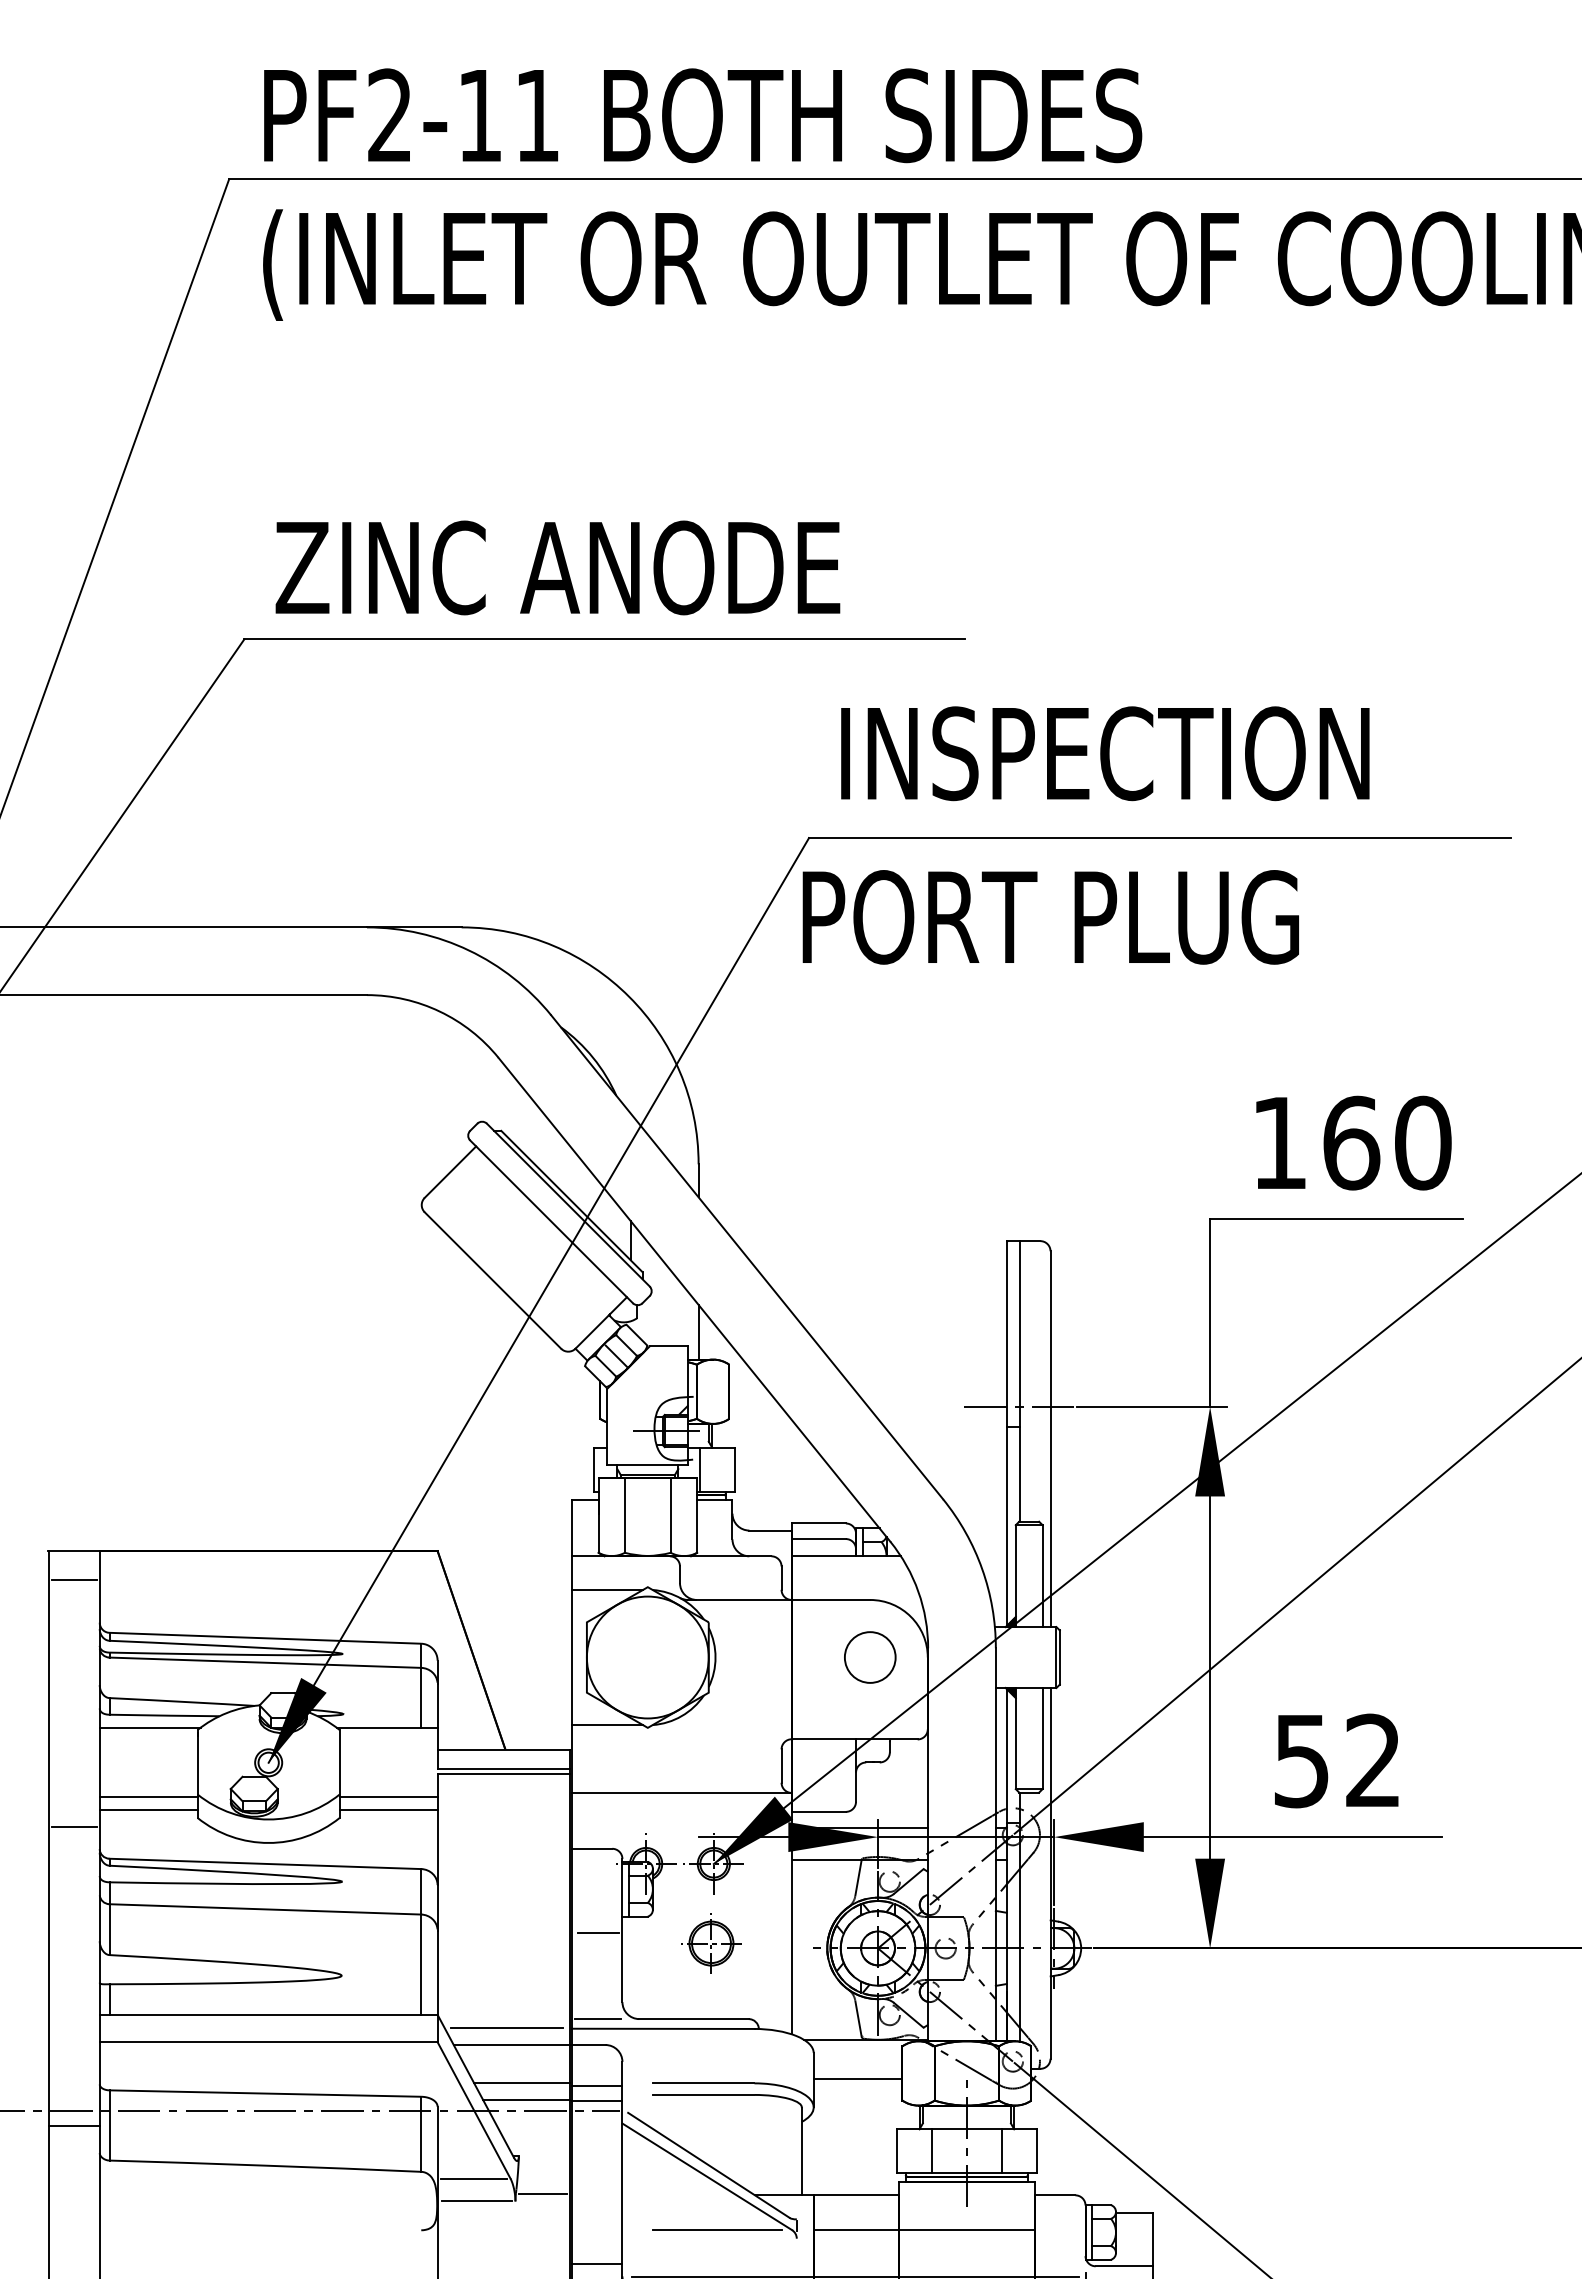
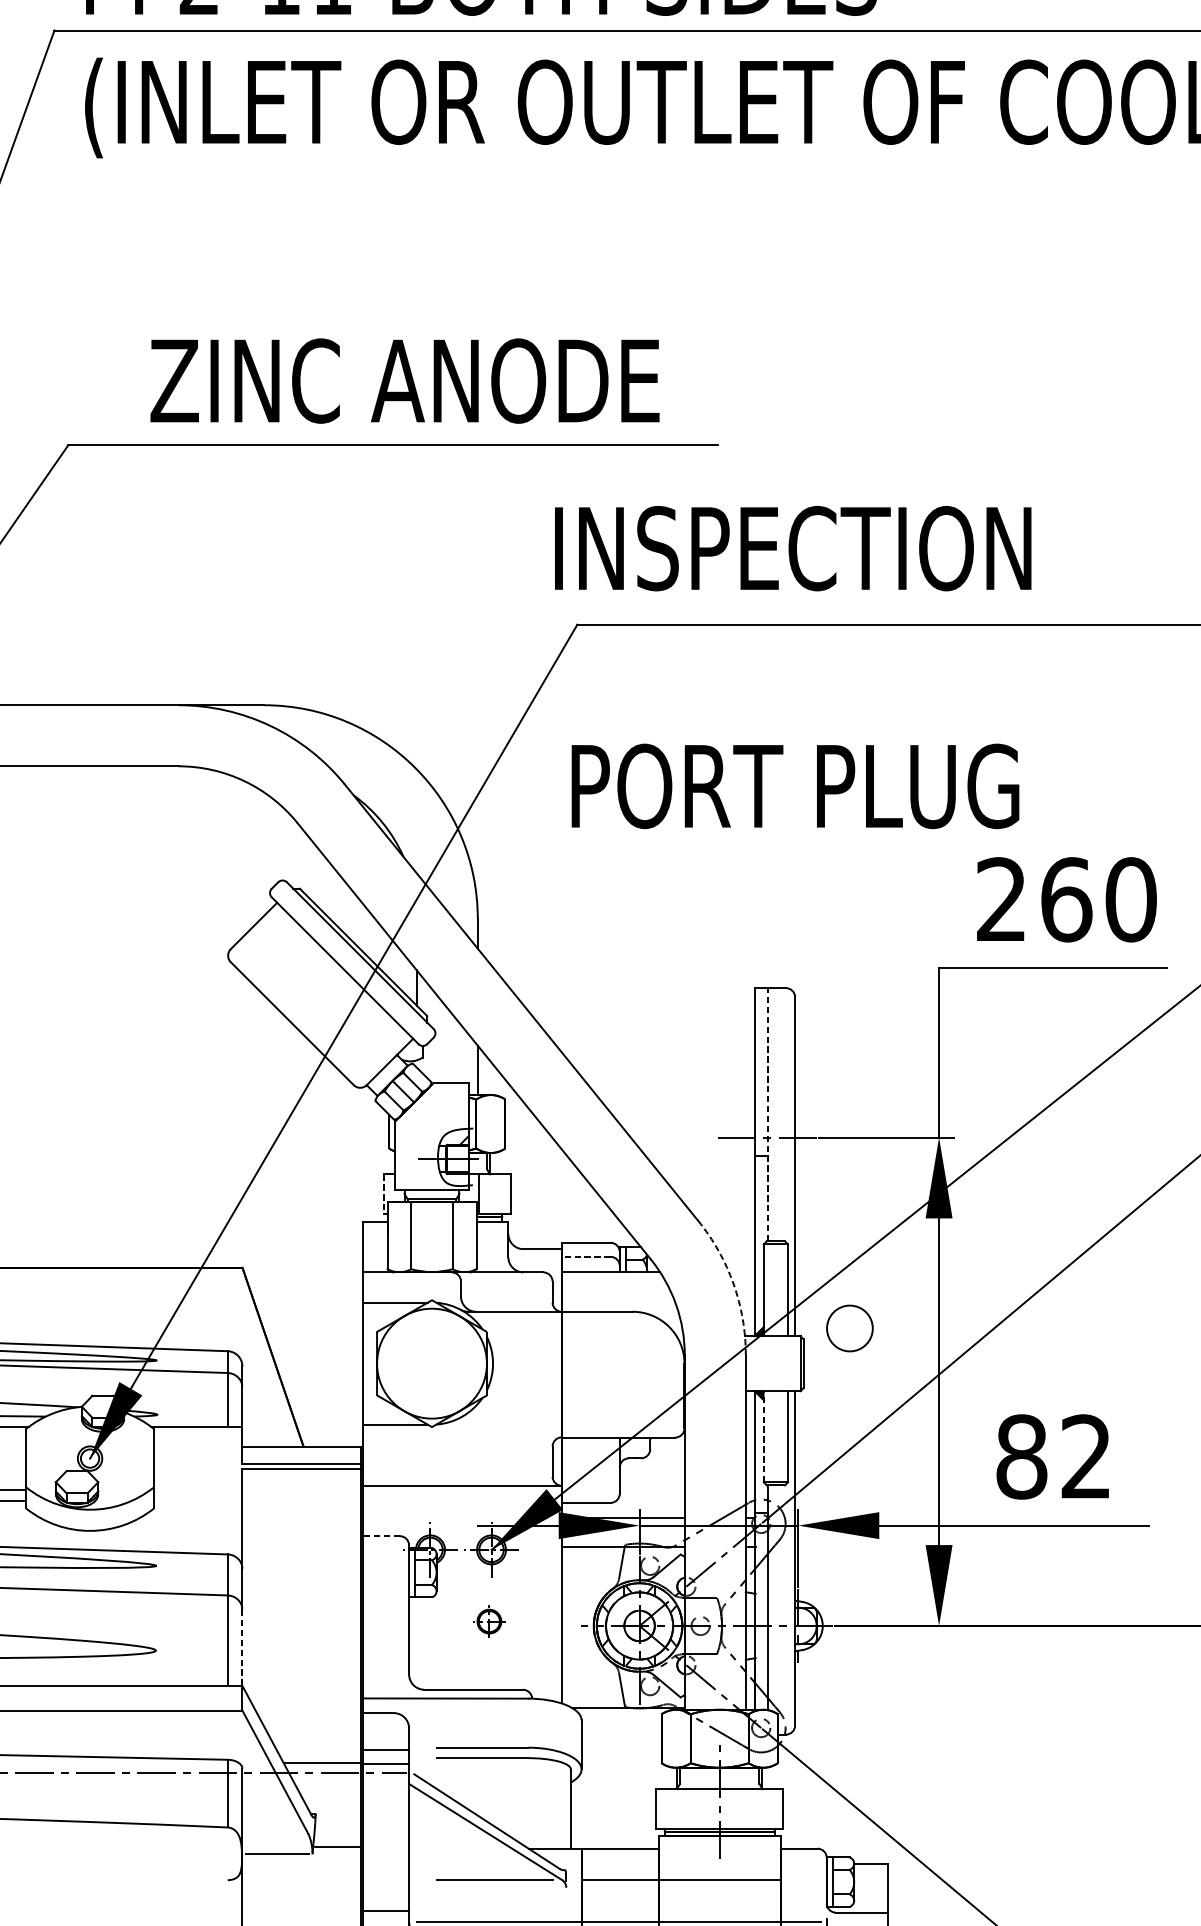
text: (557, 567) -> (404, 380), moved
text: (1105, 753) -> (793, 548), moved
text: (1050, 917) -> (795, 786), moved
text: (1278, 1141) -> (1000, 898), 160 -> 260
line: (1020, 1380) -> (768, 1113), solid -> dashed
line: (594, 1470) -> (383, 1195), solid -> dashed
line: (818, 1539) -> (585, 1257), solid -> dashed
arc: (982, 1569) -> (733, 1284), solid -> dashed
circle: (870, 1657) -> (850, 1328), moved
line: (1015, 1738) -> (763, 1436), solid -> dashed
text: (1301, 1760) -> (1021, 1456), 52 -> 82
line: (388, 1797) -> (198, 1489), removed
line: (388, 1810) -> (198, 1501), removed
line: (591, 1848) -> (381, 1535), solid -> dashed
line: (598, 1933) -> (387, 1612), removed
part: (711, 1943) -> (489, 1621), size x0.6
line: (437, 1973) -> (242, 1648), solid -> dashed
line: (597, 2019) -> (386, 1690), removed
line: (506, 2028) -> (304, 1698), removed
line: (511, 2045) -> (309, 1713), removed
line: (857, 2079) -> (621, 1744), removed
line: (521, 2082) -> (318, 1746), removed
line: (931, 2151) -> (687, 1809), removed
line: (1002, 2151) -> (751, 1809), removed
line: (473, 2178) -> (274, 1833), removed

